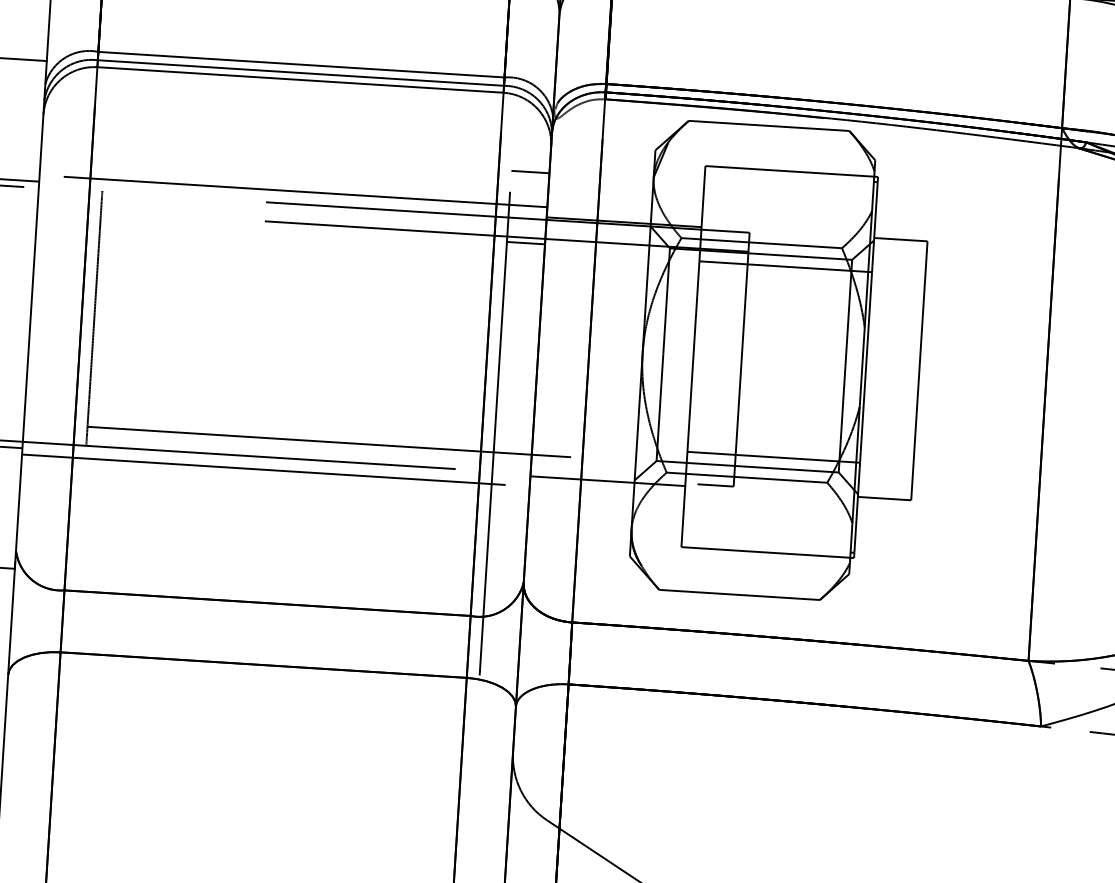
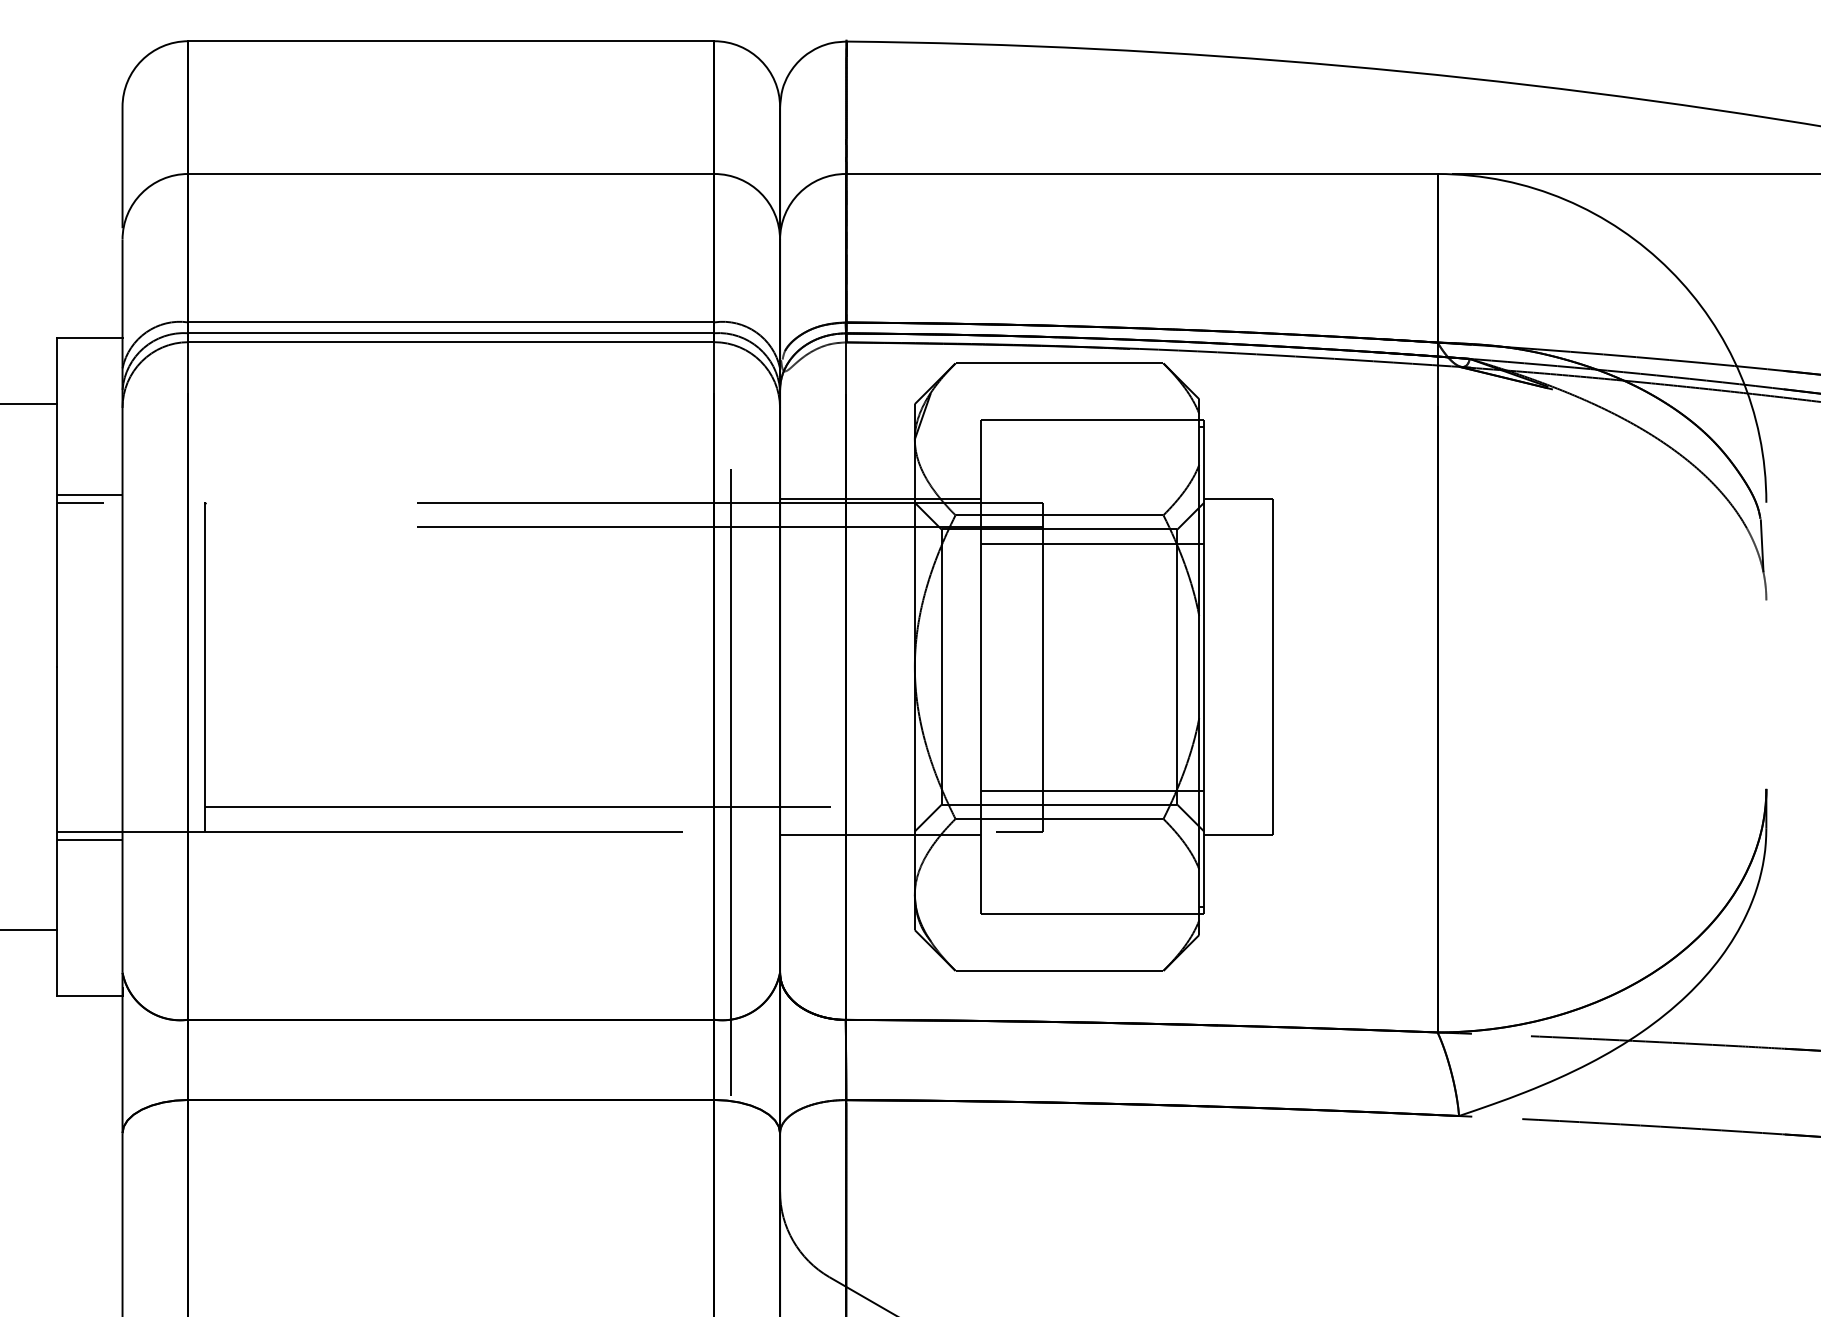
line: (530, 172) -> (755, 442), removed
line: (293, 191) -> (451, 486), removed
line: (526, 243) -> (755, 534), removed
line: (276, 470) -> (451, 847), removed

